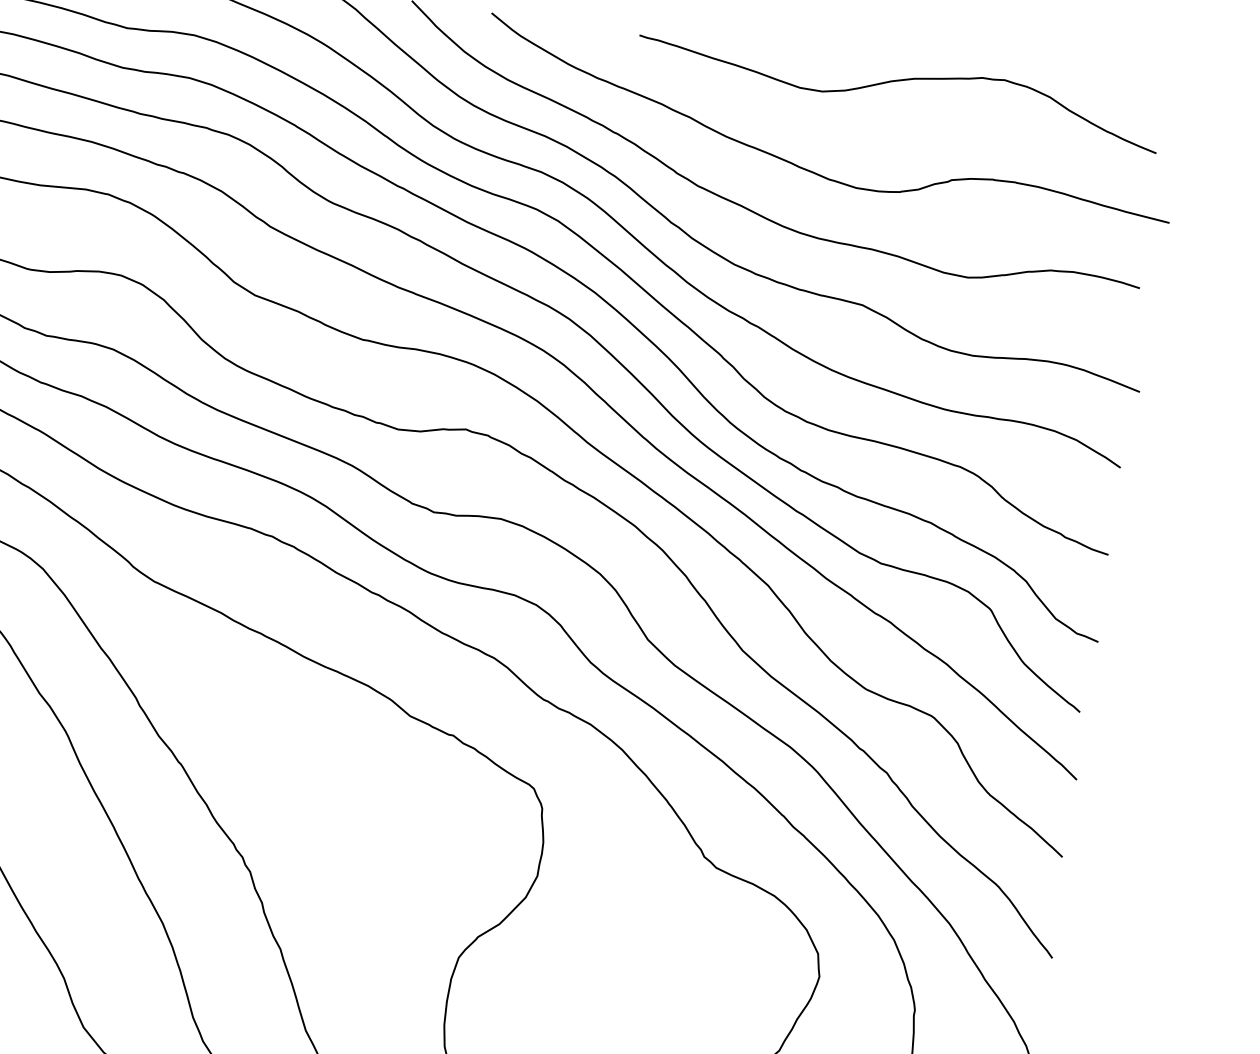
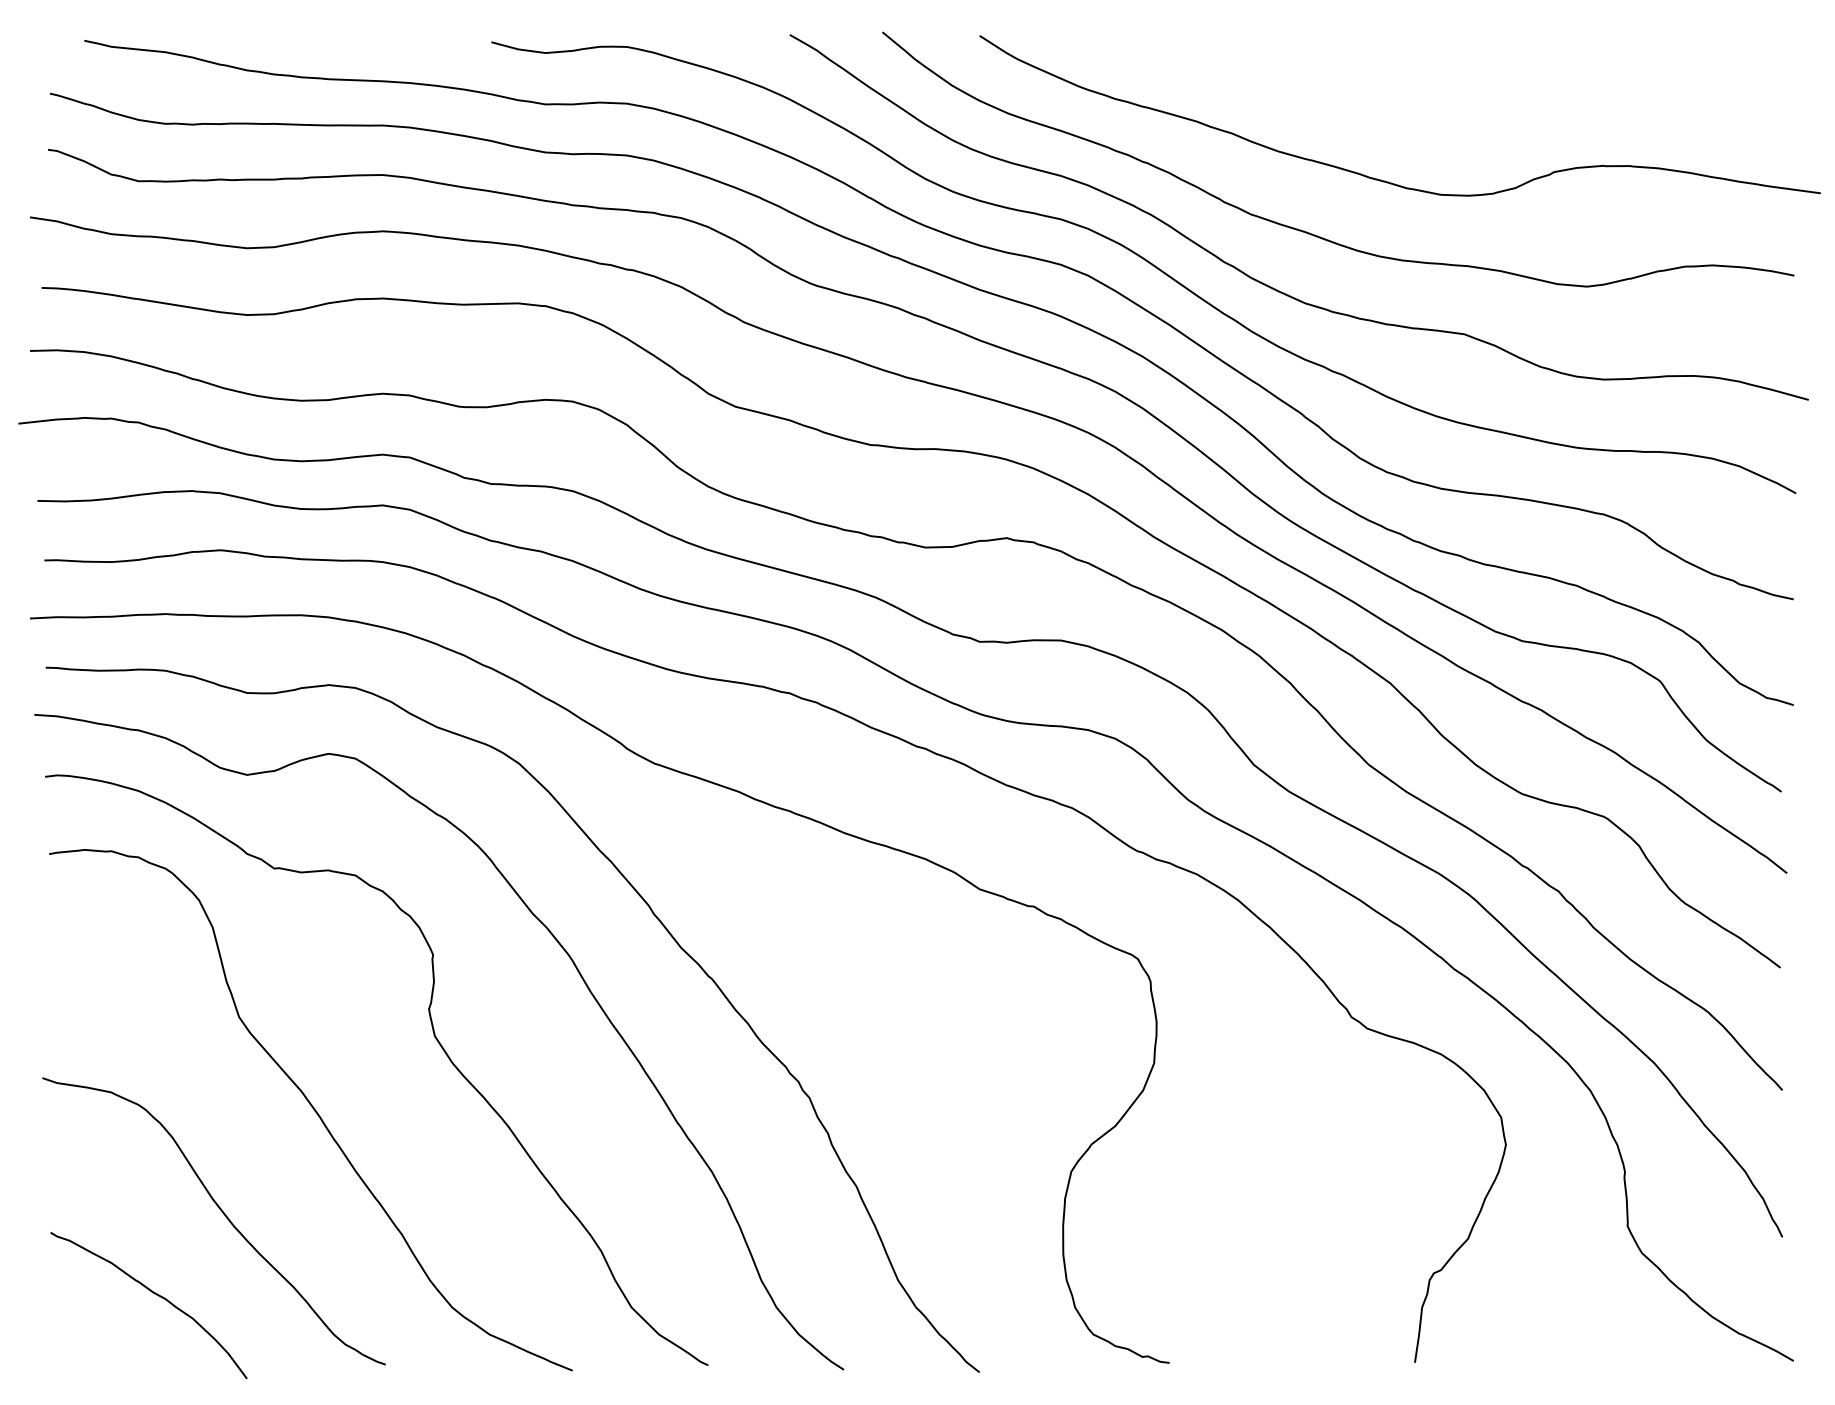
curve: (895, 82) -> (1472, 62), removed

